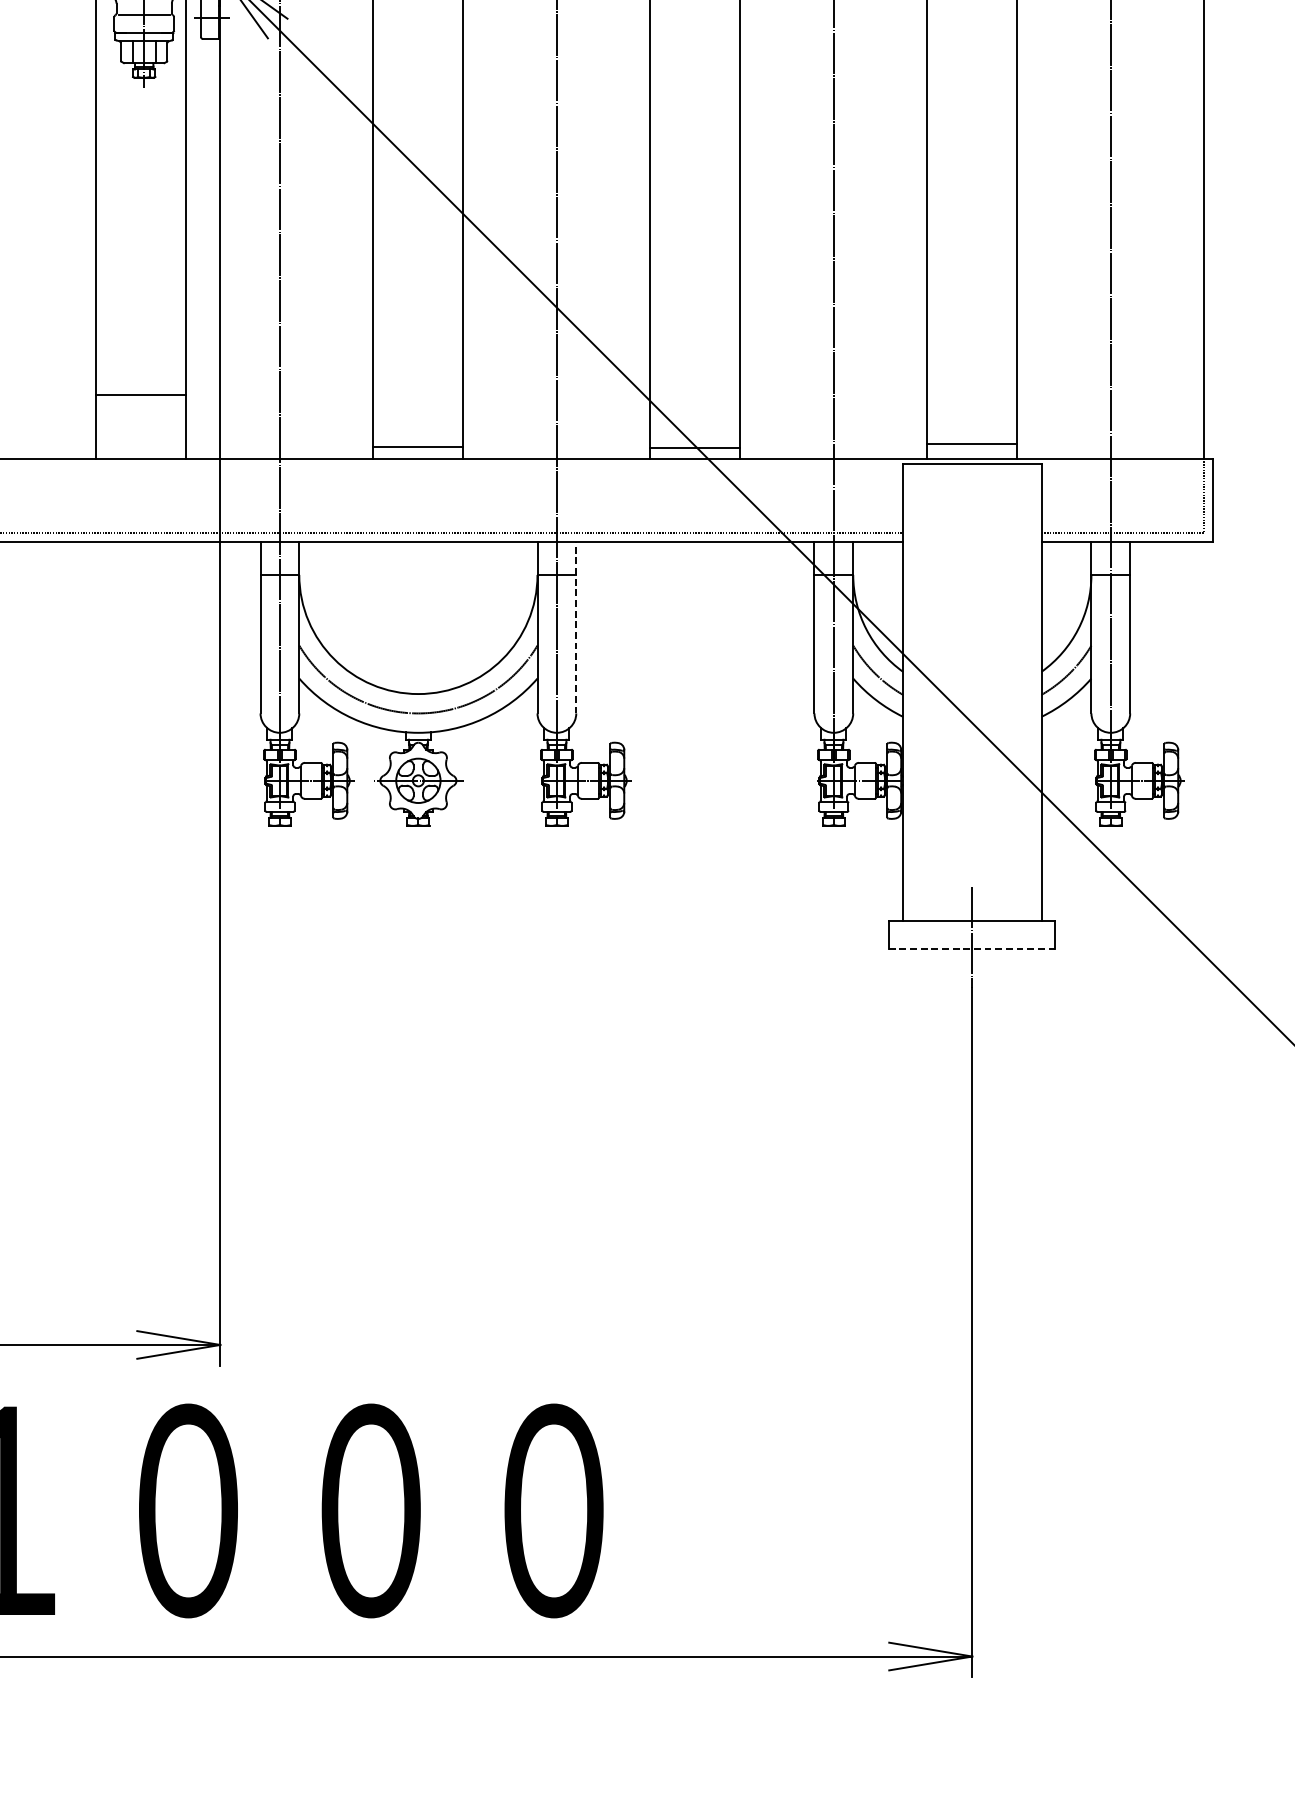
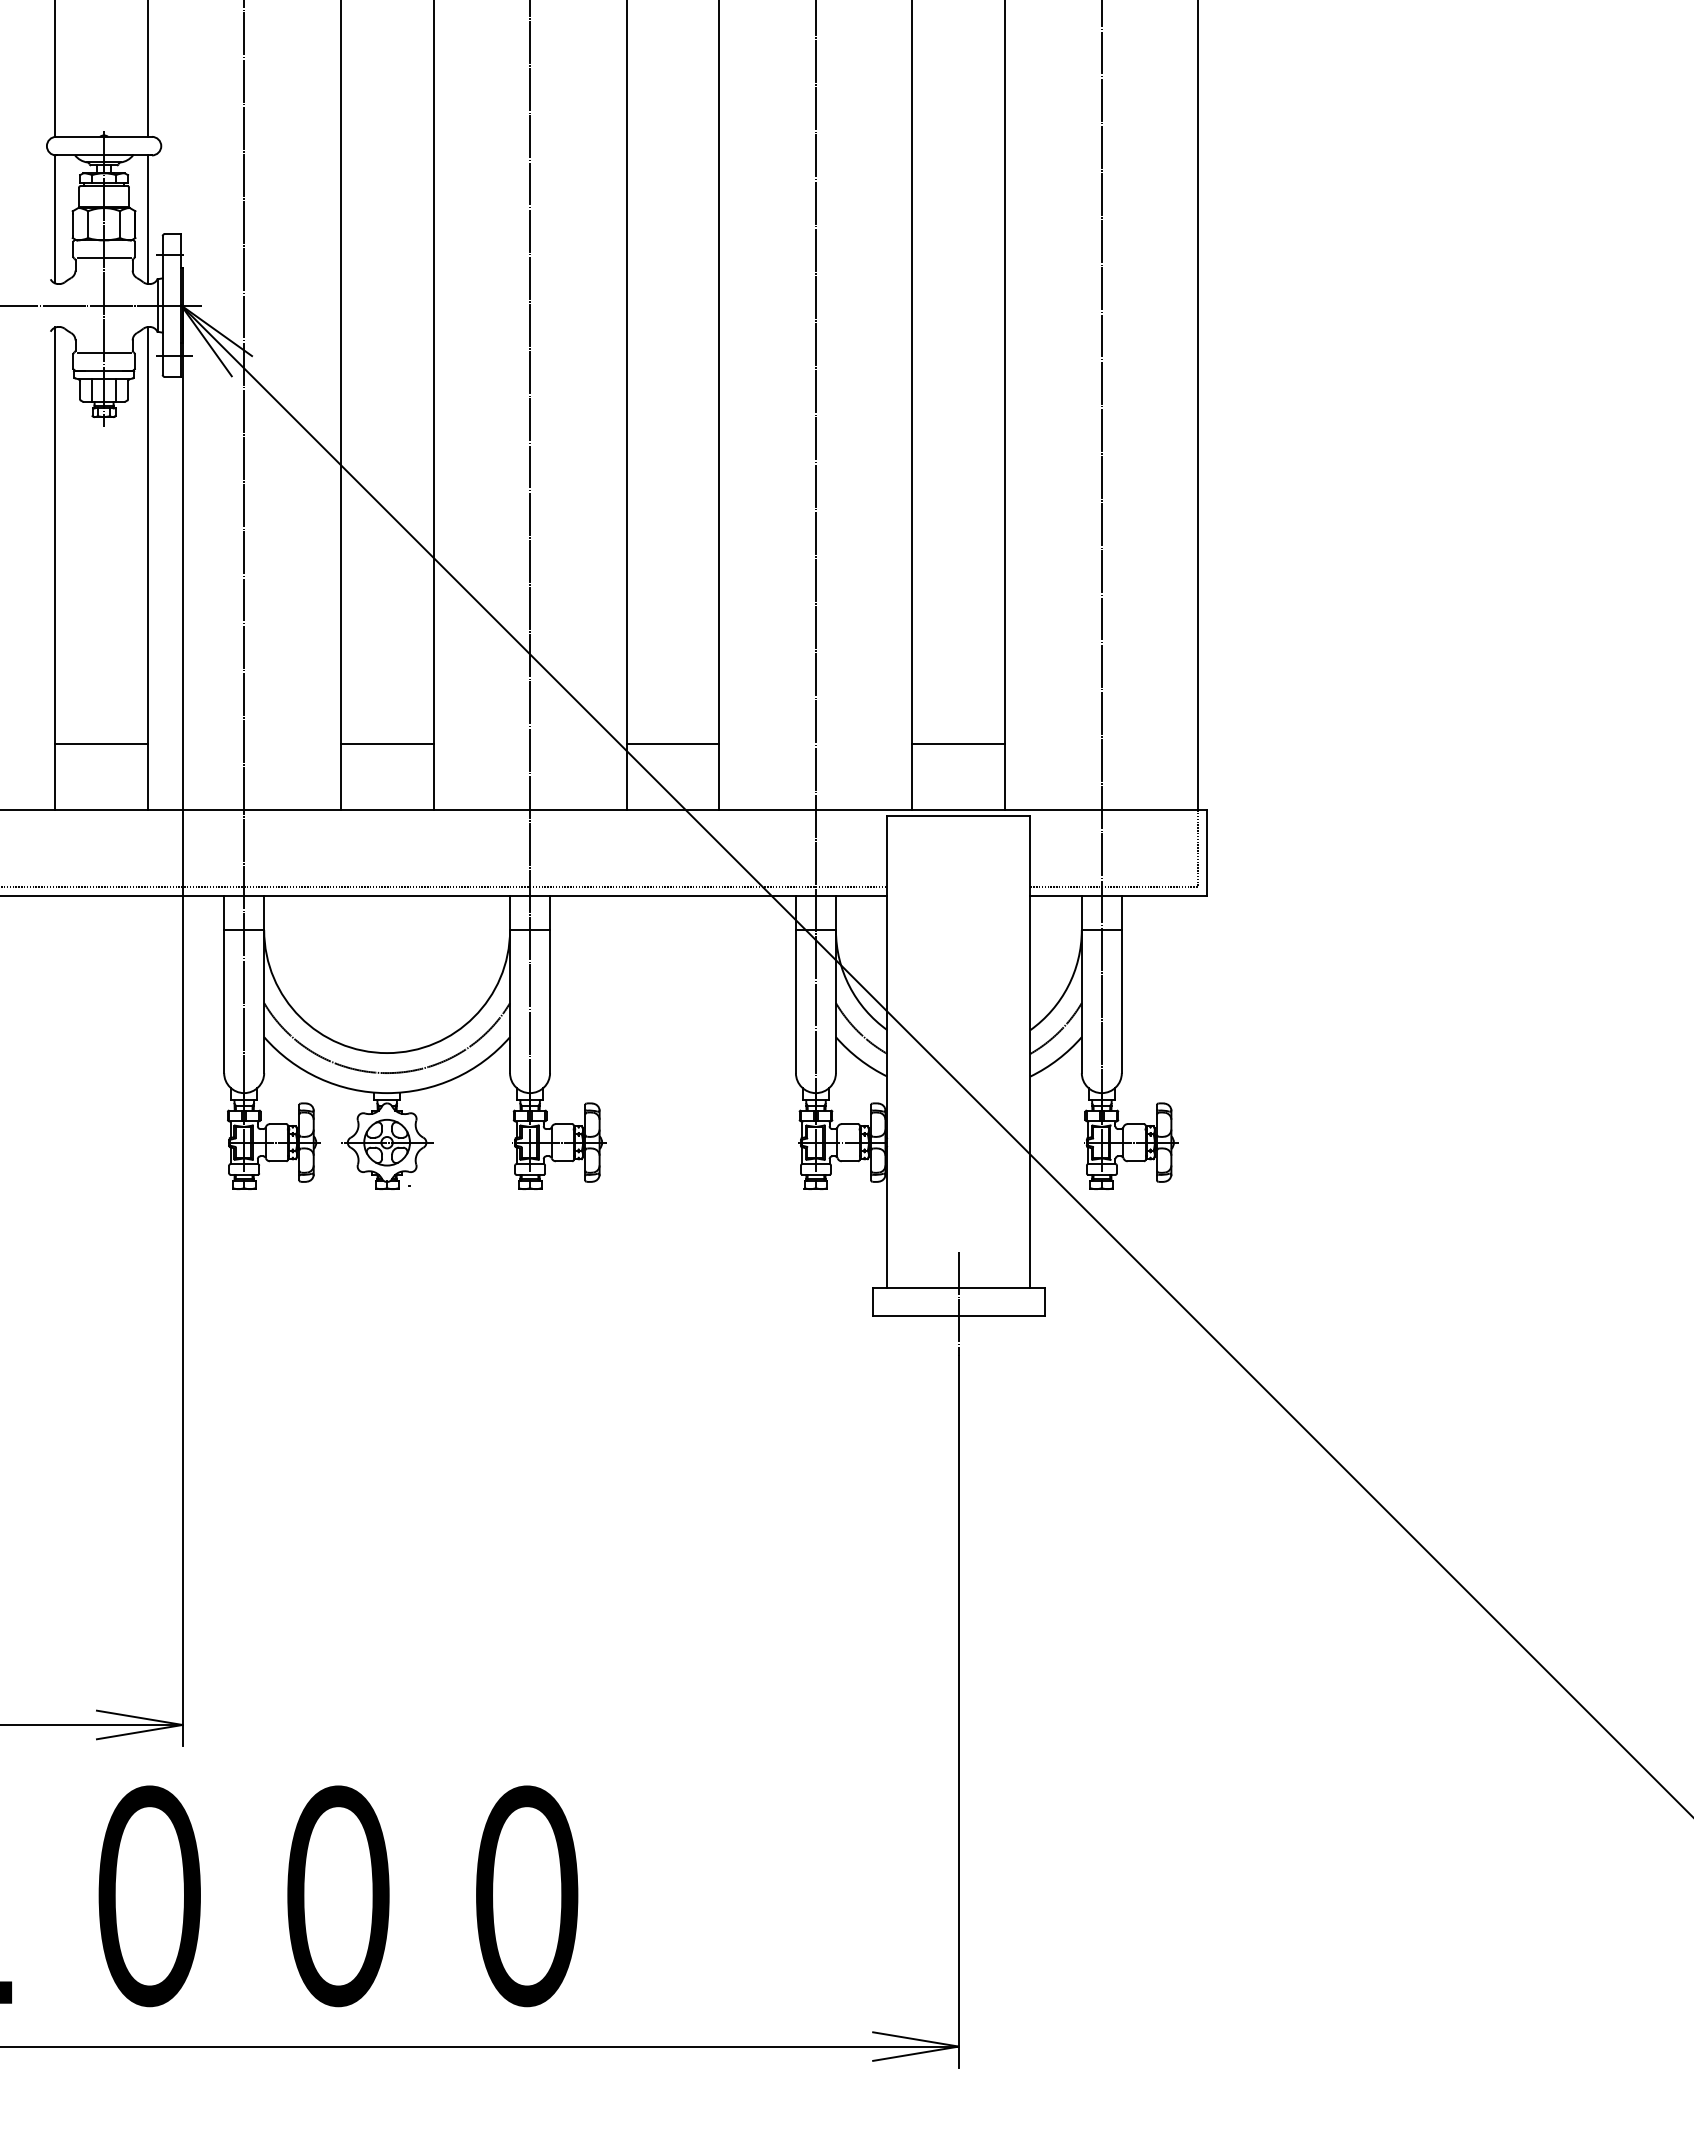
line: (971, 444) -> (958, 744), moved
line: (417, 447) -> (386, 744), moved
line: (694, 448) -> (672, 744), moved
line: (576, 627) -> (550, 984), dashed -> solid
line: (971, 949) -> (958, 1316), dashed -> solid

